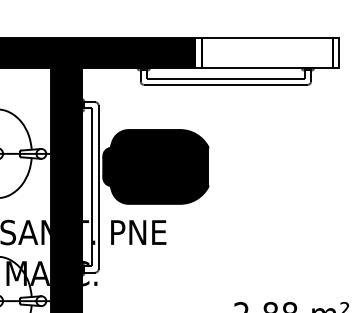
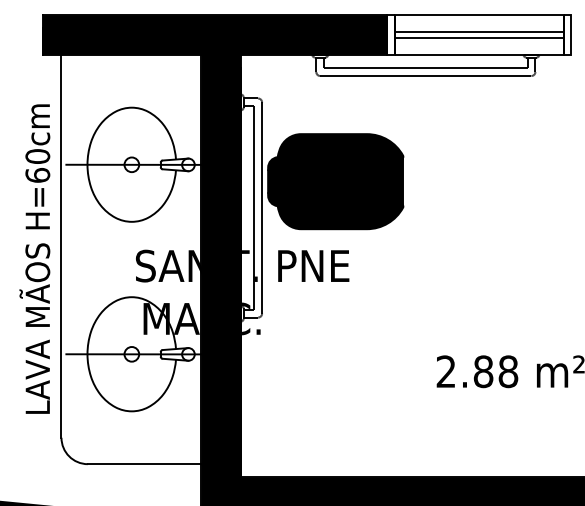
line: (266, 51) -> (478, 32), added
line: (266, 54) -> (478, 37), added

